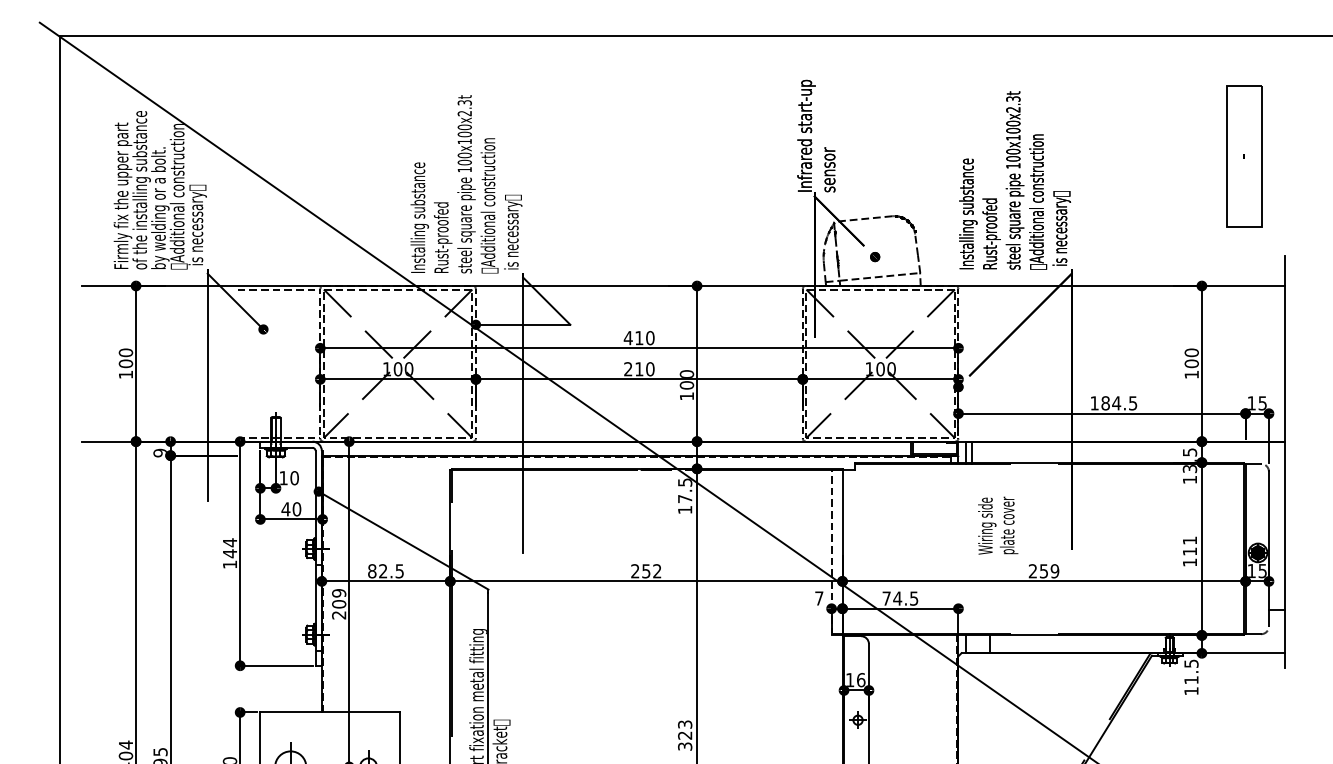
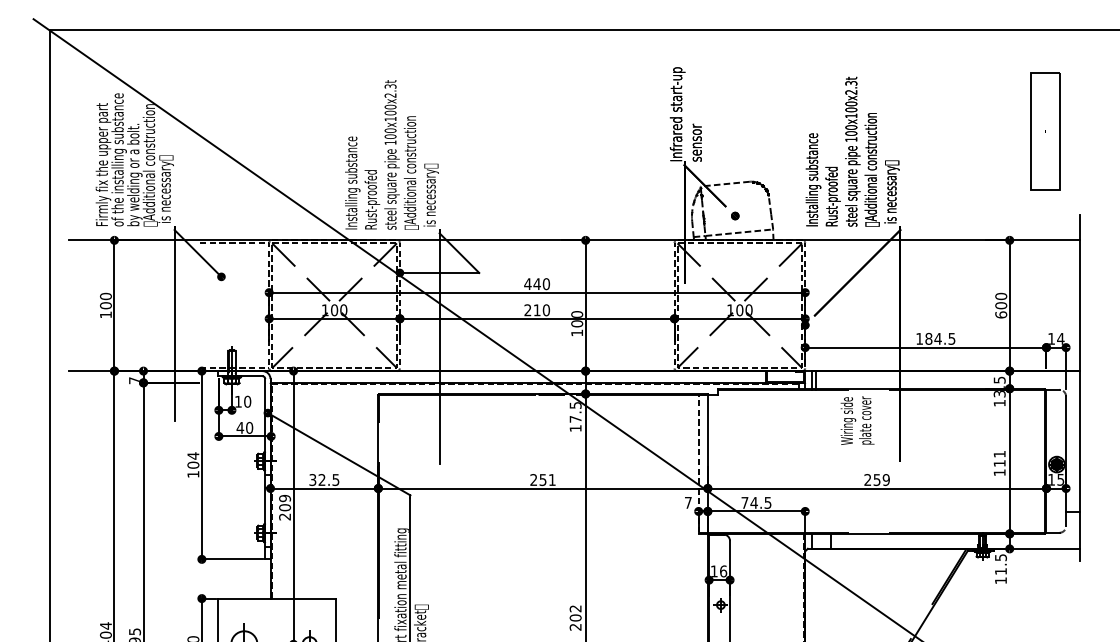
text: (638, 337) -> (536, 283), 410 -> 440
text: (1192, 374) -> (1001, 314), 100 -> 600
text: (1262, 402) -> (1060, 338), 15 -> 14
text: (159, 452) -> (134, 380), 9 -> 7
text: (998, 525) -> (857, 420), moved
text: (230, 554) -> (193, 465), 144 -> 104
text: (371, 570) -> (312, 479), 82.5 -> 32.5
text: (656, 570) -> (551, 479), 252 -> 251
text: (684, 734) -> (575, 617), 323 -> 202

